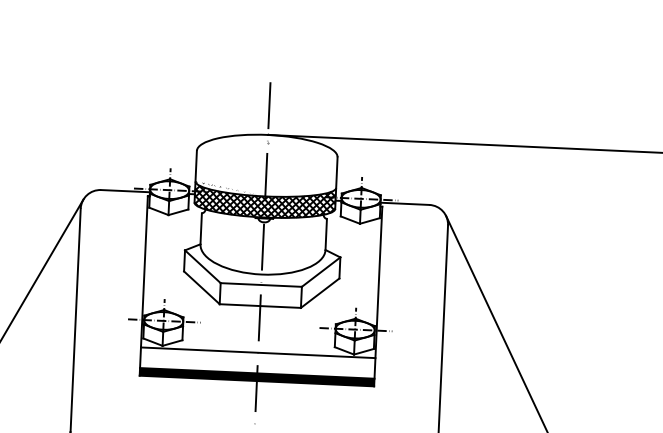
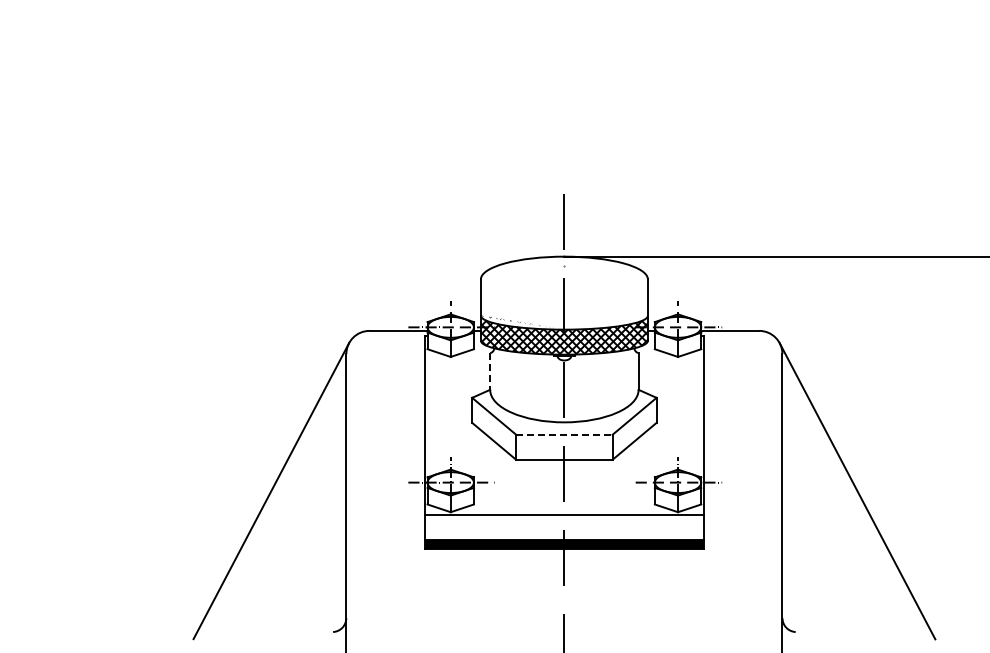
line: (201, 228) -> (490, 371), solid -> dashed
line: (261, 284) -> (564, 434), solid -> dashed

